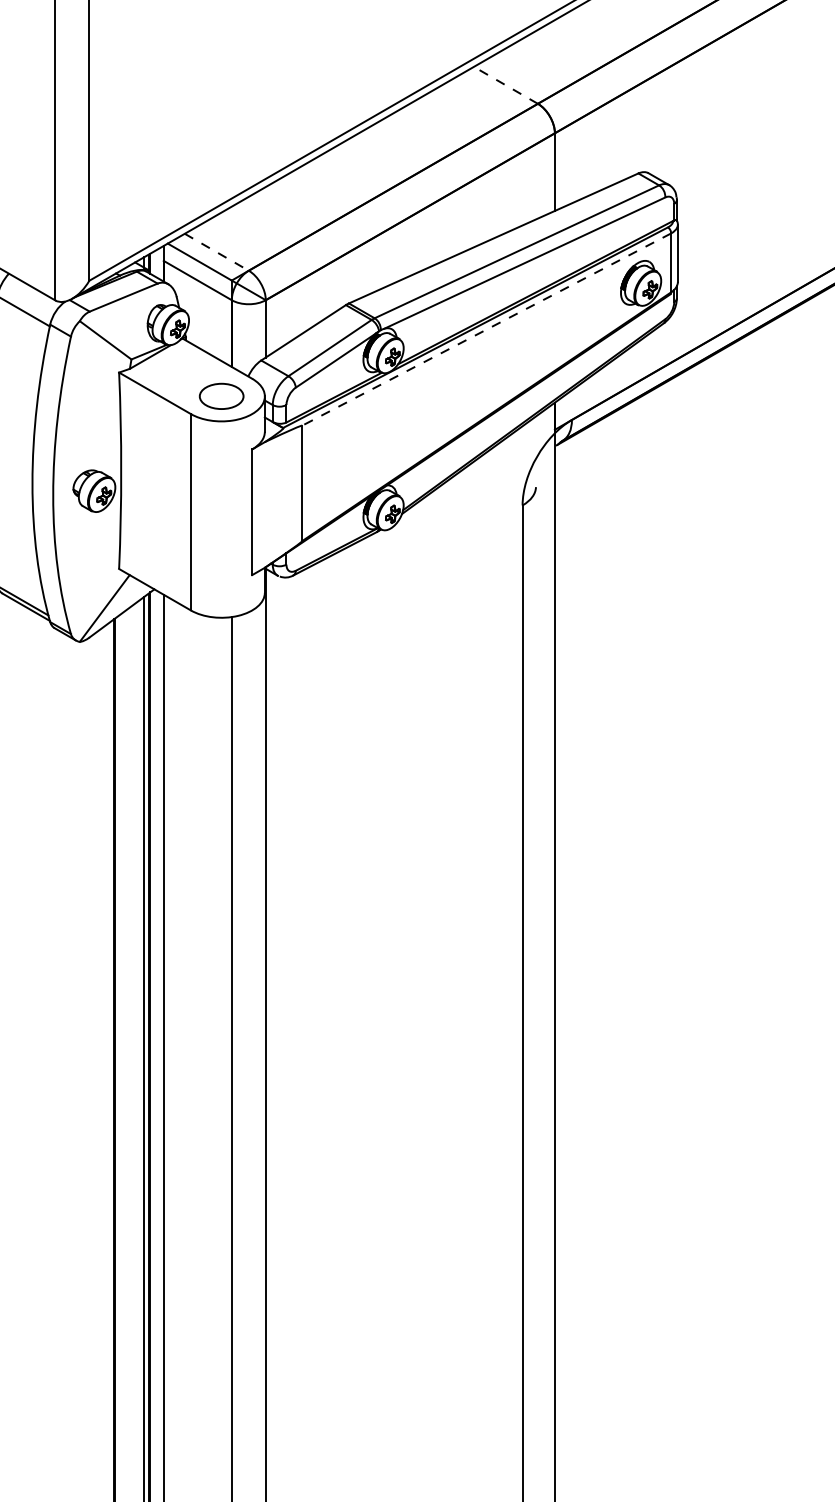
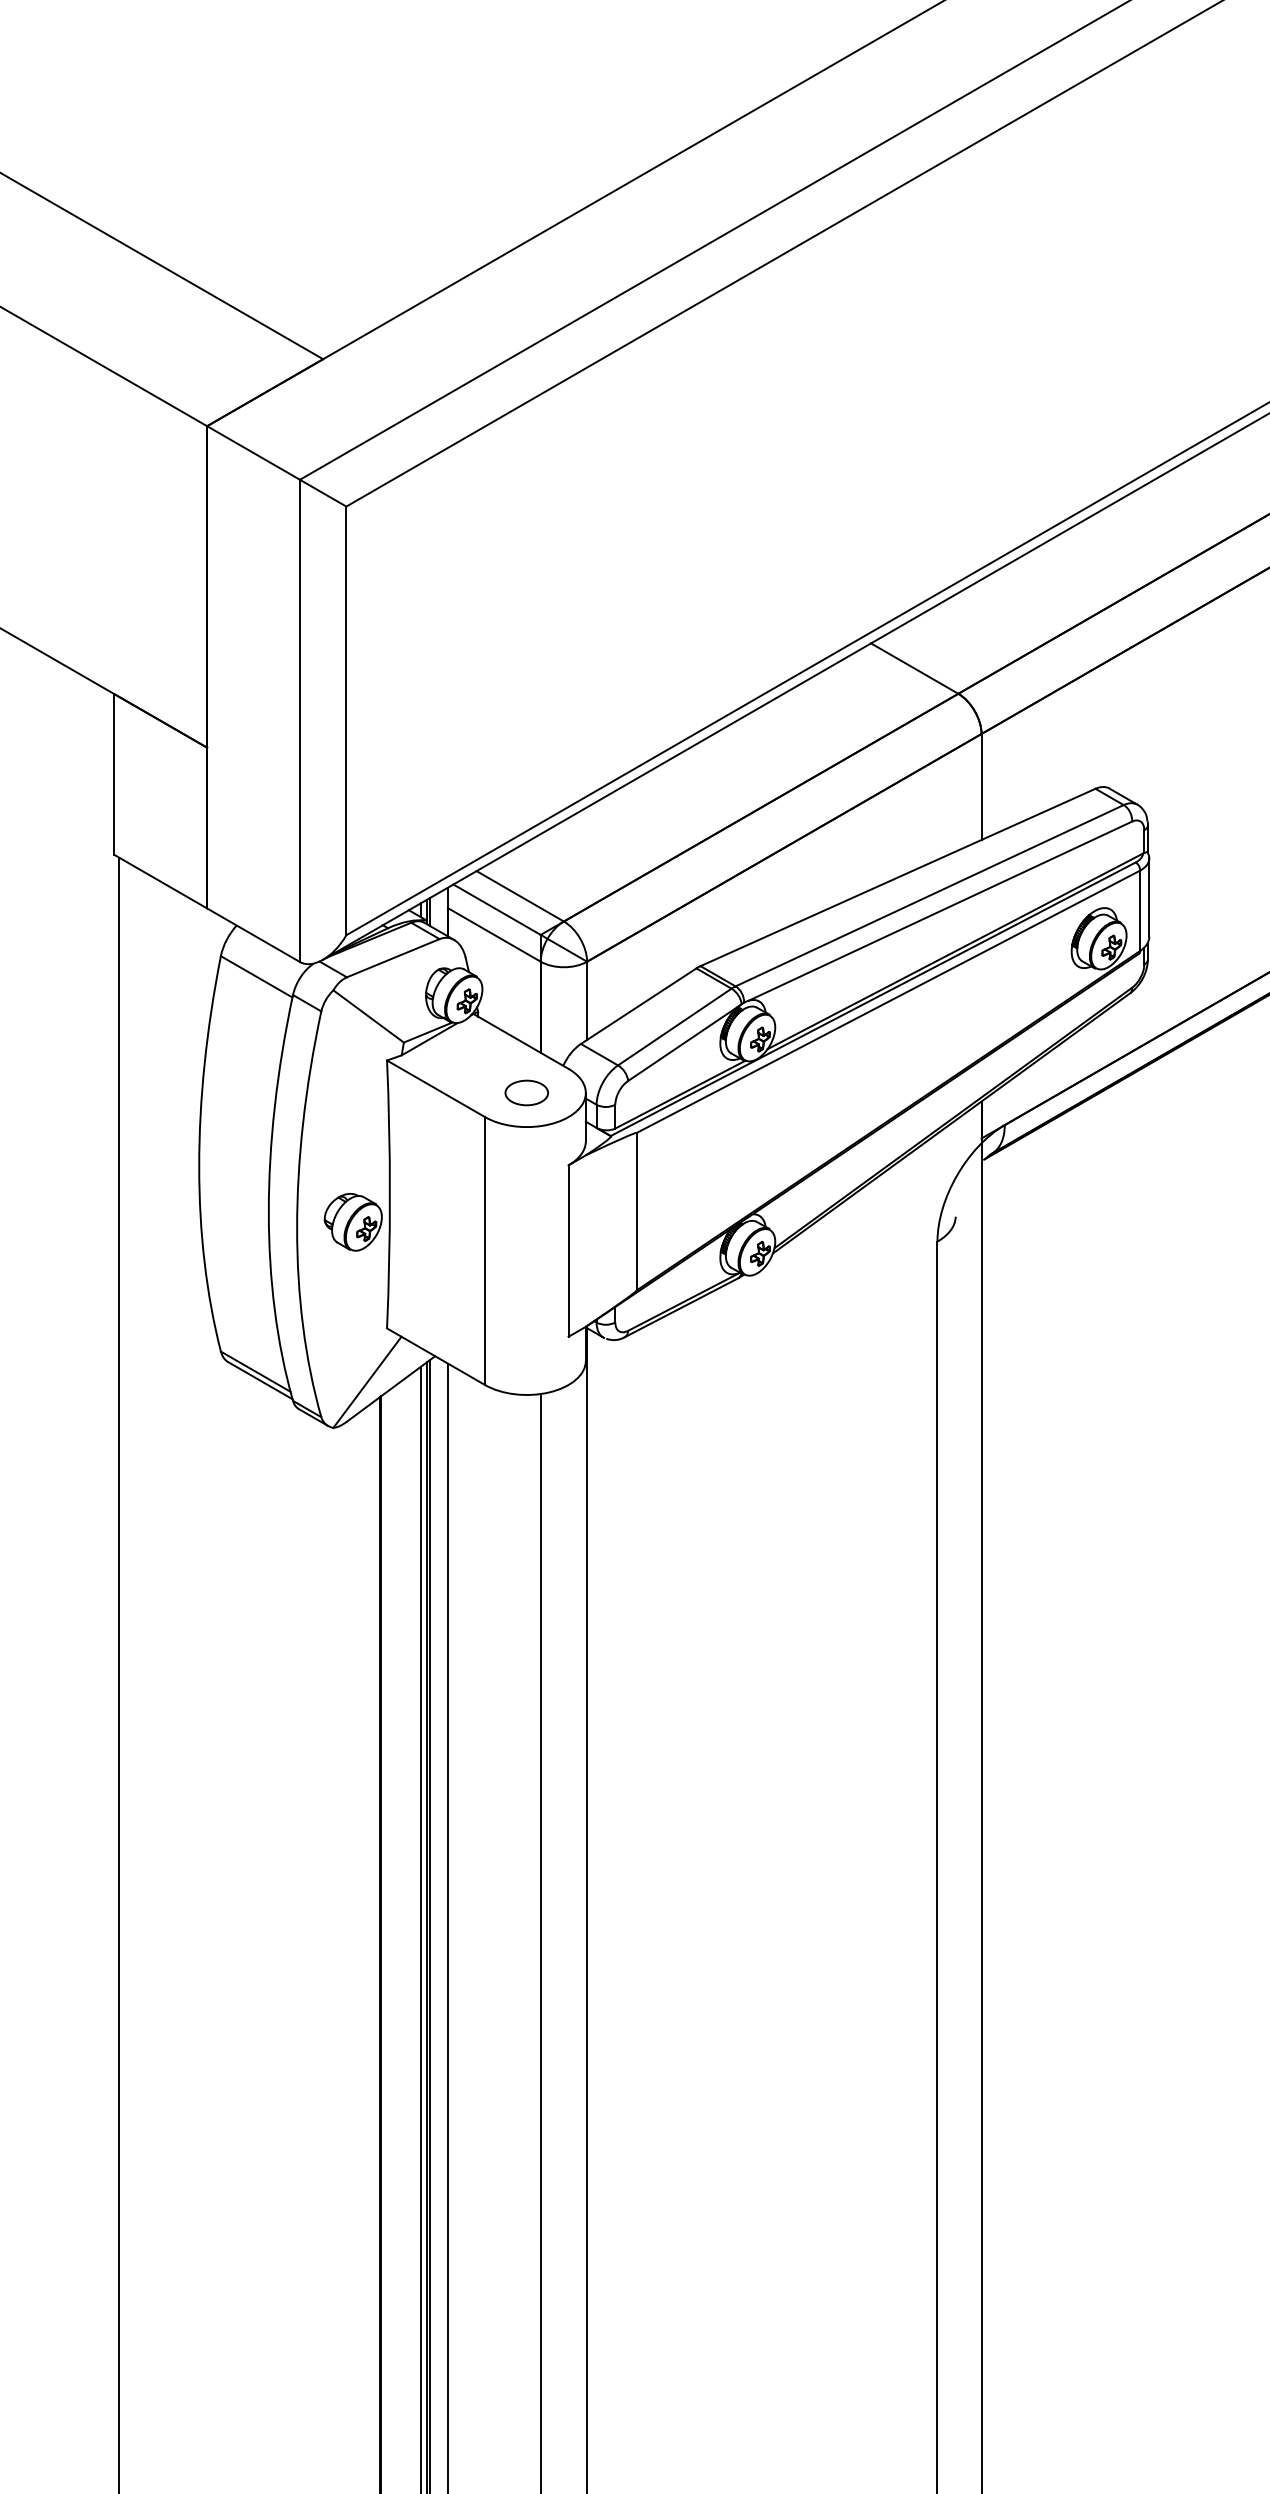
line: (505, 85) -> (914, 668), dashed -> solid
line: (216, 252) -> (520, 896), dashed -> solid
line: (486, 329) -> (888, 1001), dashed -> solid
part: (221, 396) -> (526, 1092), size x0.71

